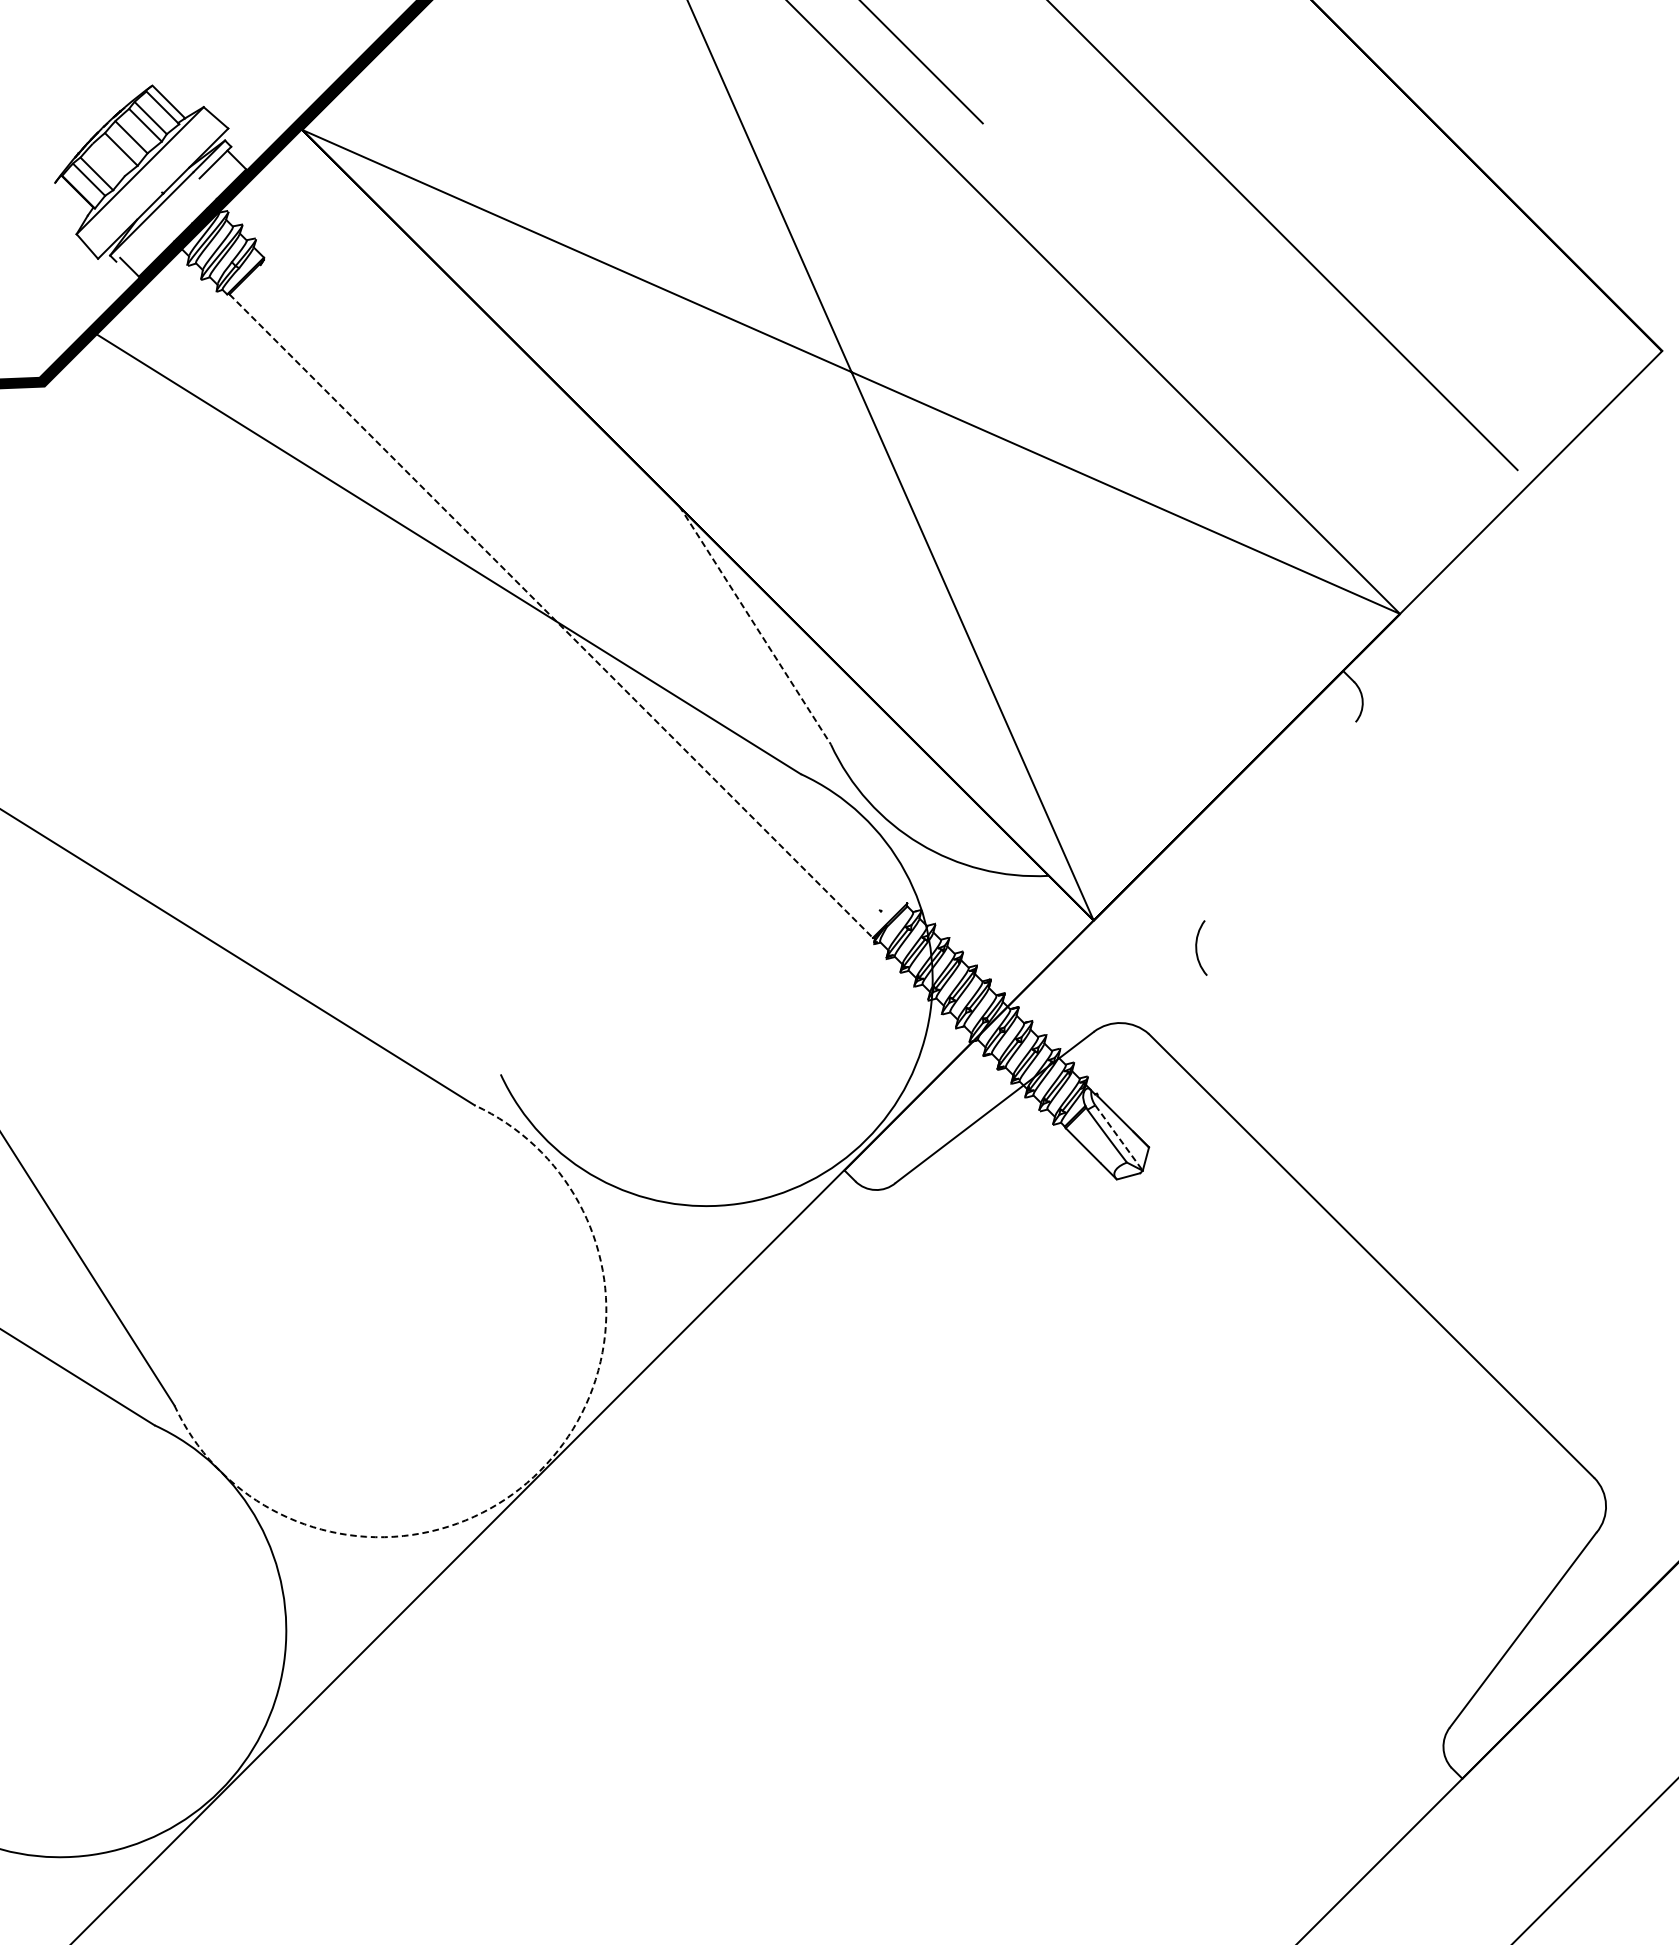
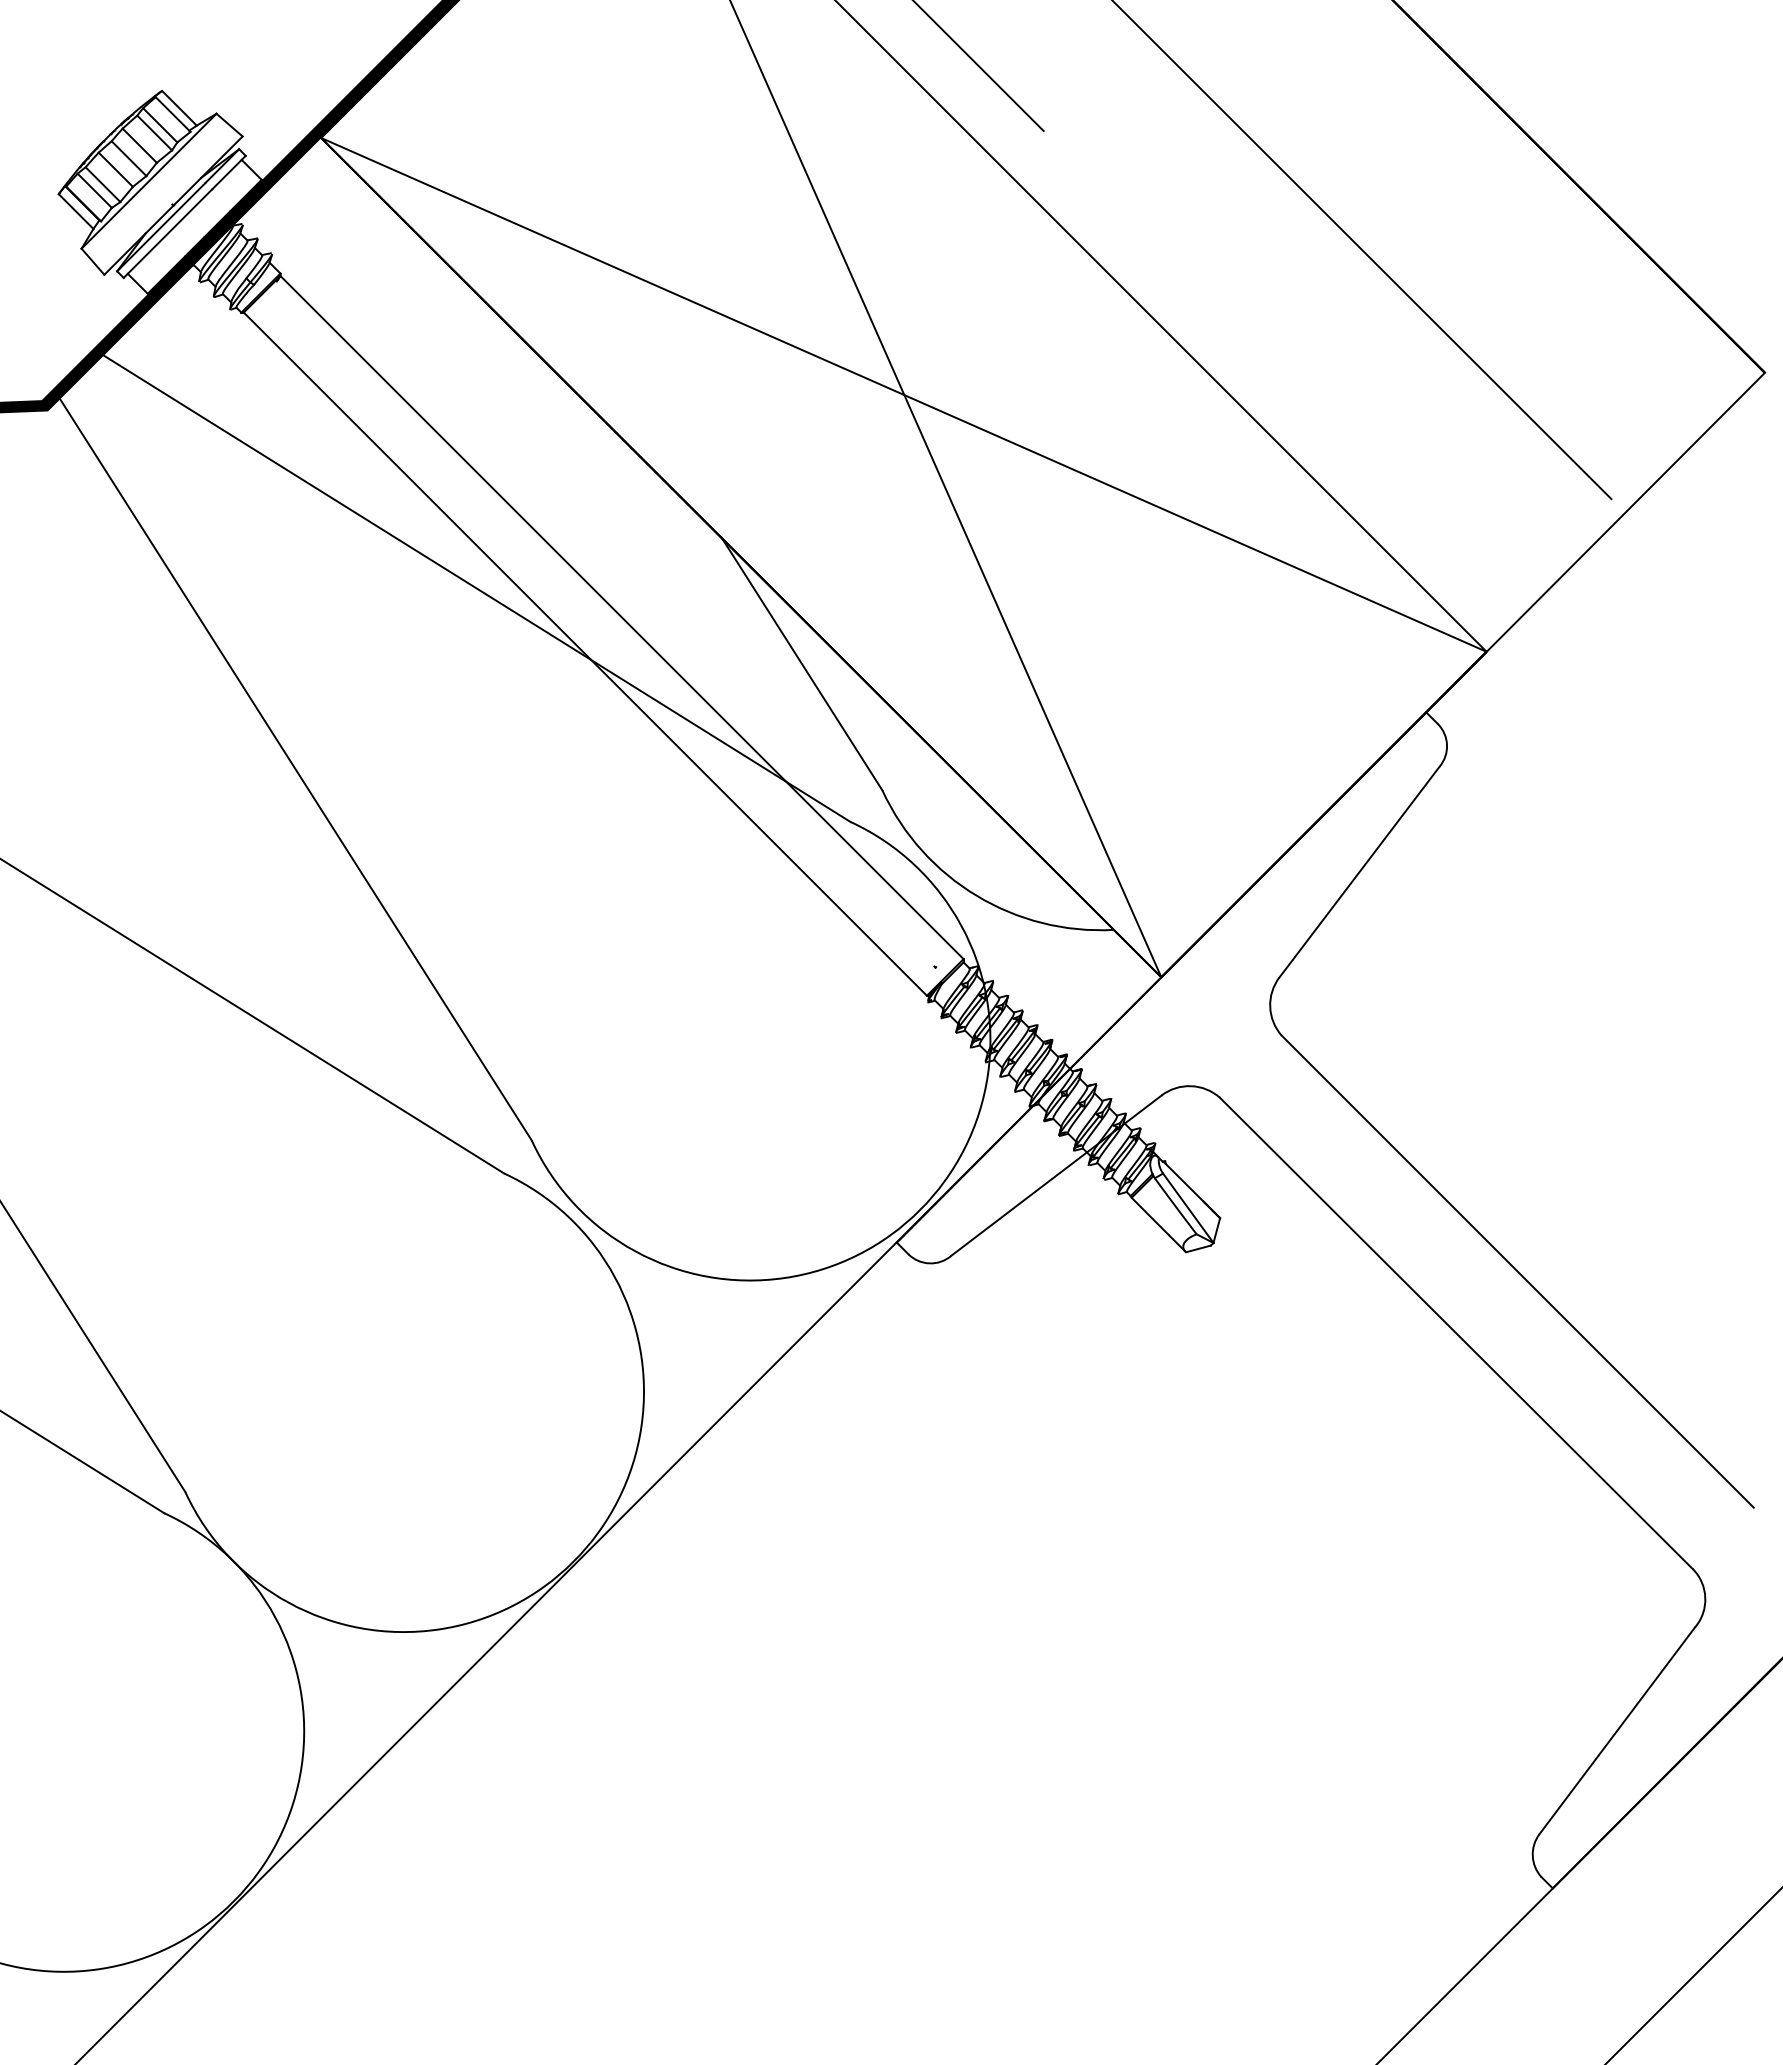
line: (108, 159) -> (115, 169), added
line: (70, 199) -> (75, 211), added
line: (157, 219) -> (167, 233), added
line: (585, 581) -> (621, 617), added
line: (551, 616) -> (585, 654), dashed -> solid
line: (754, 624) -> (801, 663), dashed -> solid
line: (278, 724) -> (295, 769), added
line: (1280, 820) -> (1359, 871), added
line: (1119, 1138) -> (1188, 1208), dashed -> solid
line: (1429, 1197) -> (1517, 1271), added
arc: (539, 1470) -> (573, 1561), dashed -> solid

